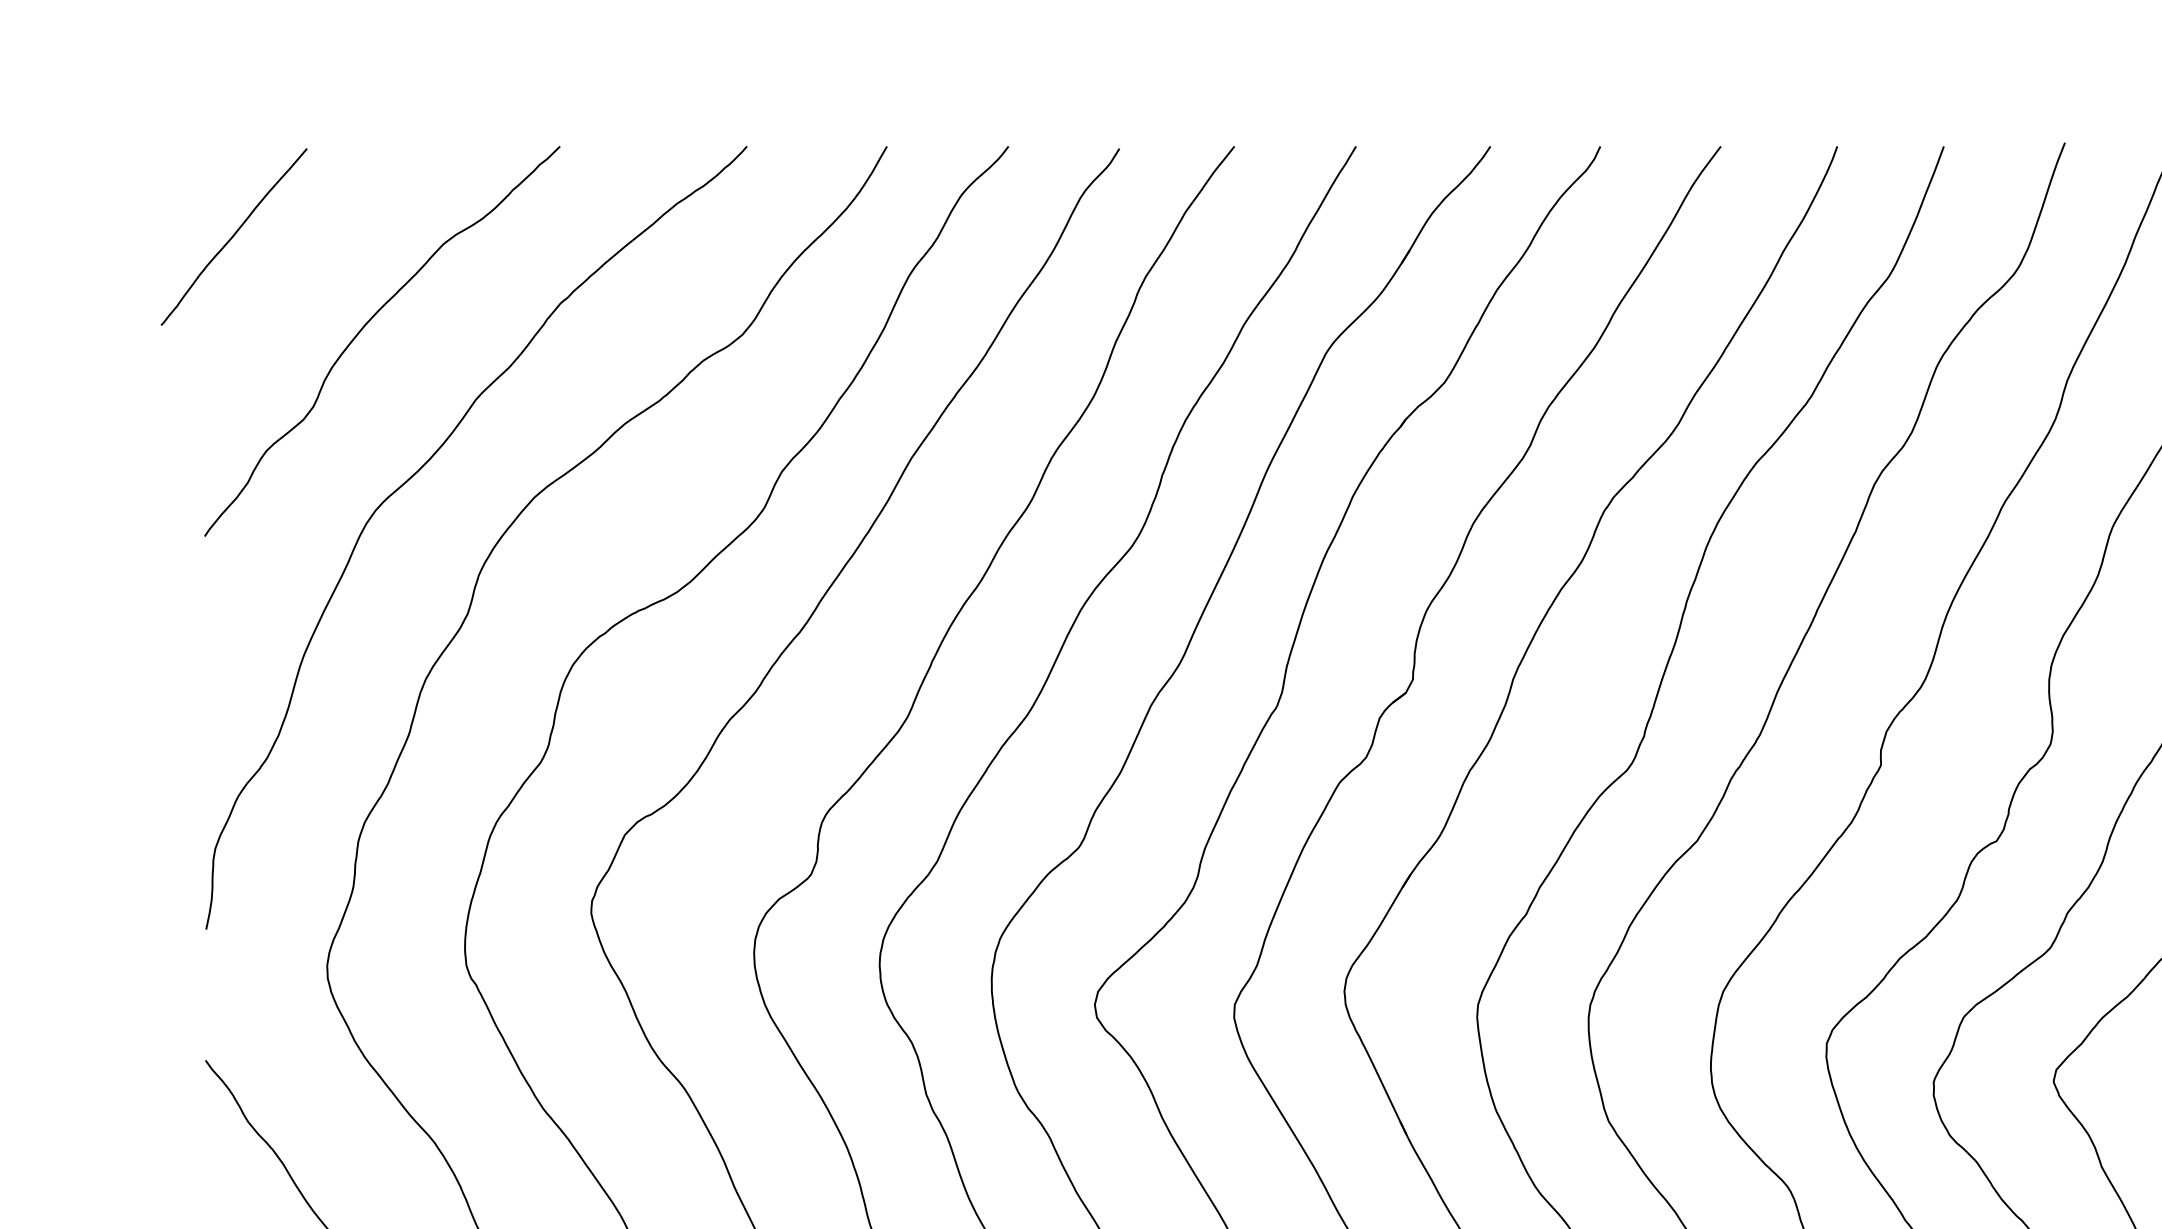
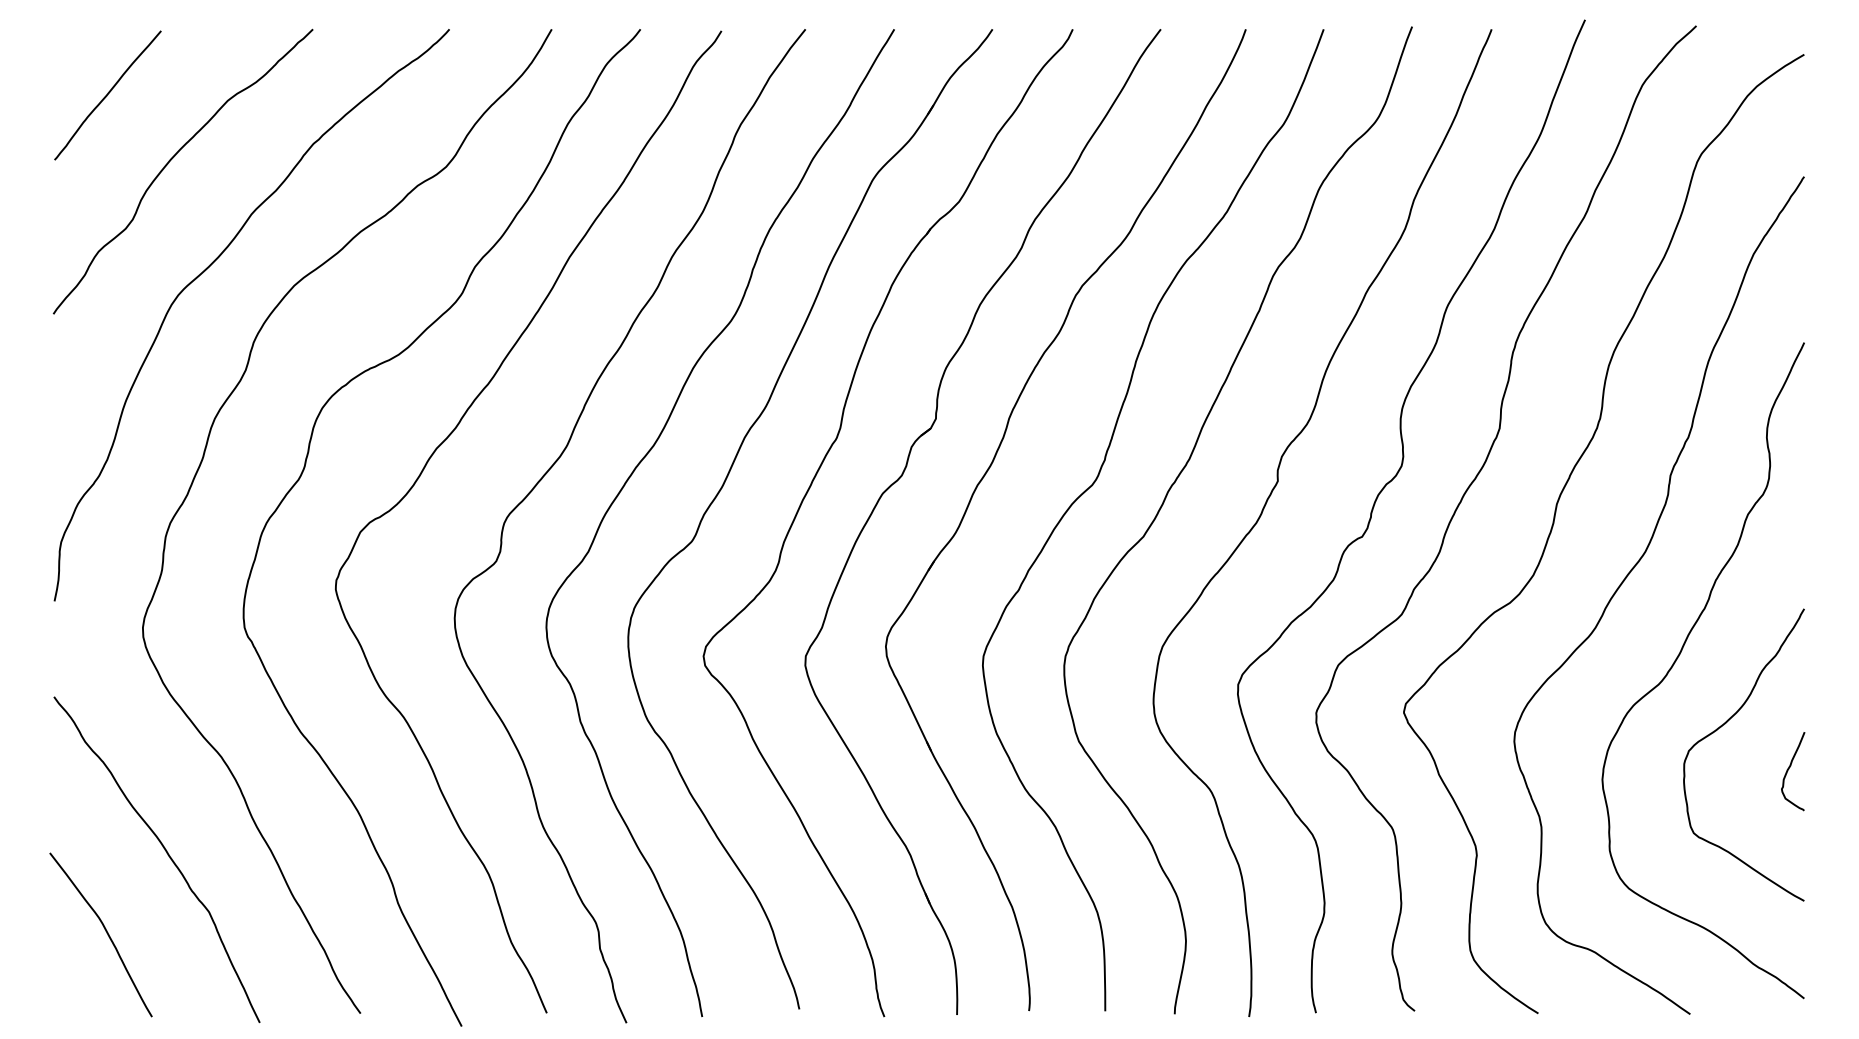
curve: (233, 237) -> (107, 95), moved

